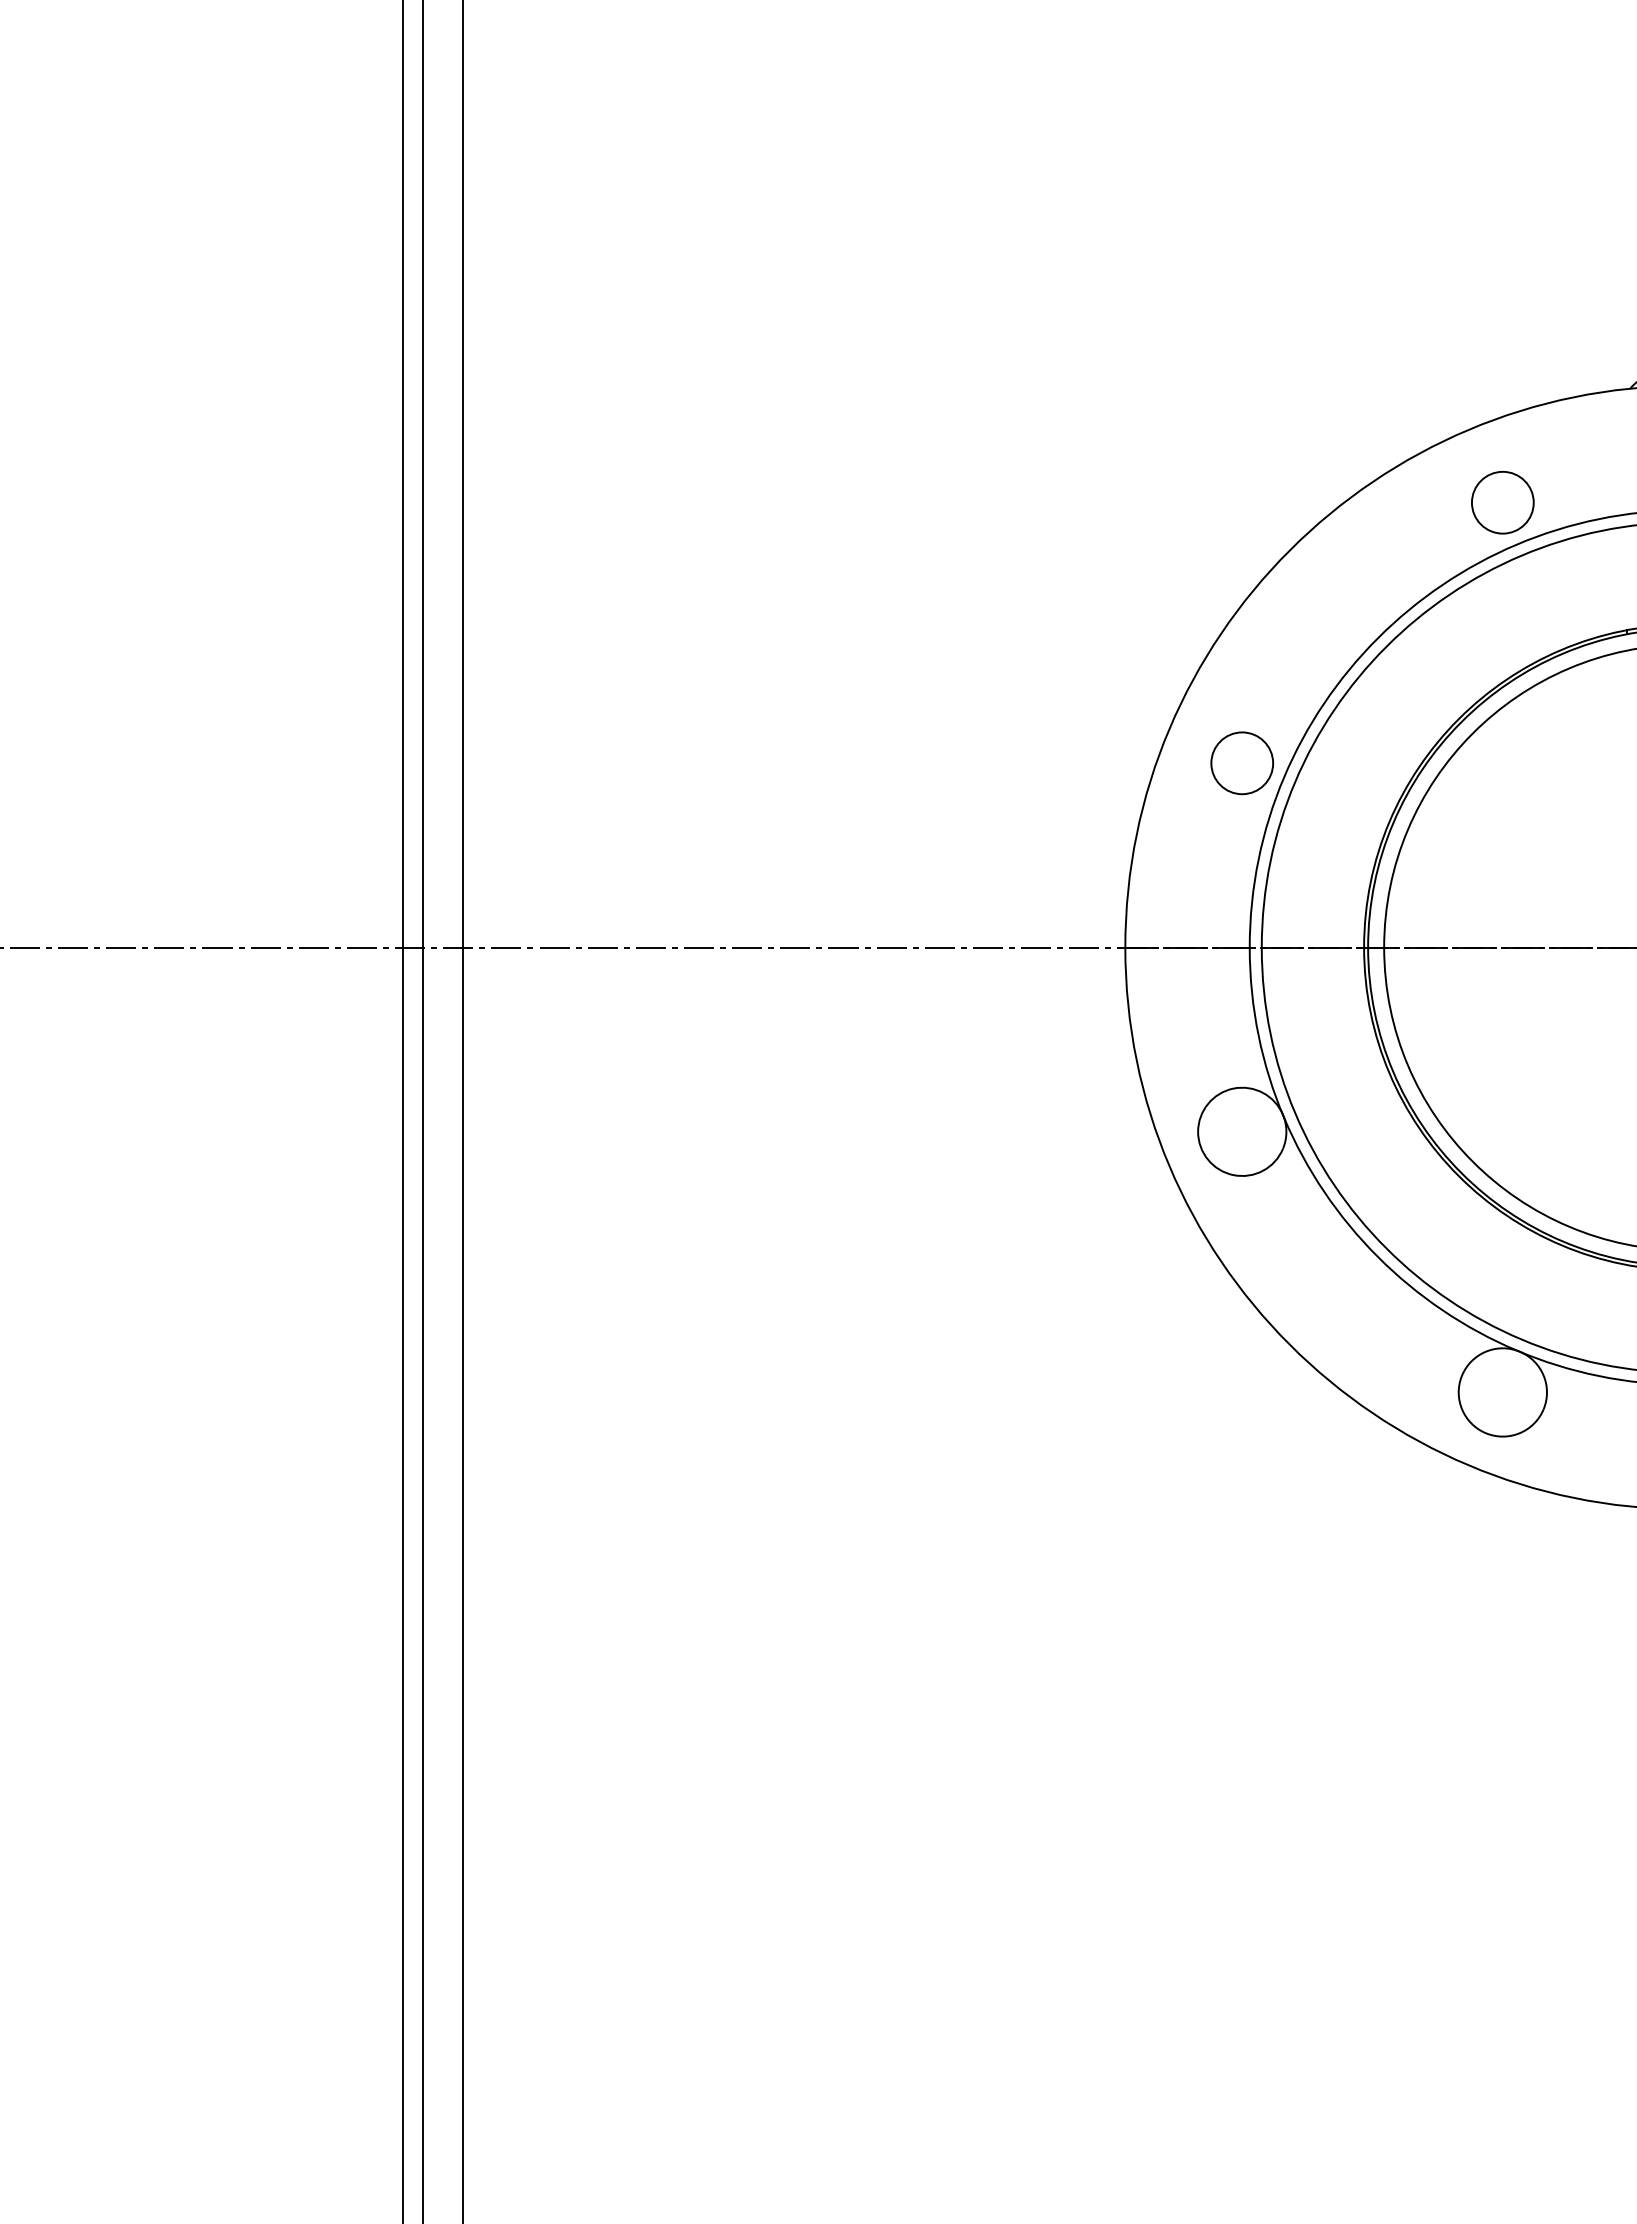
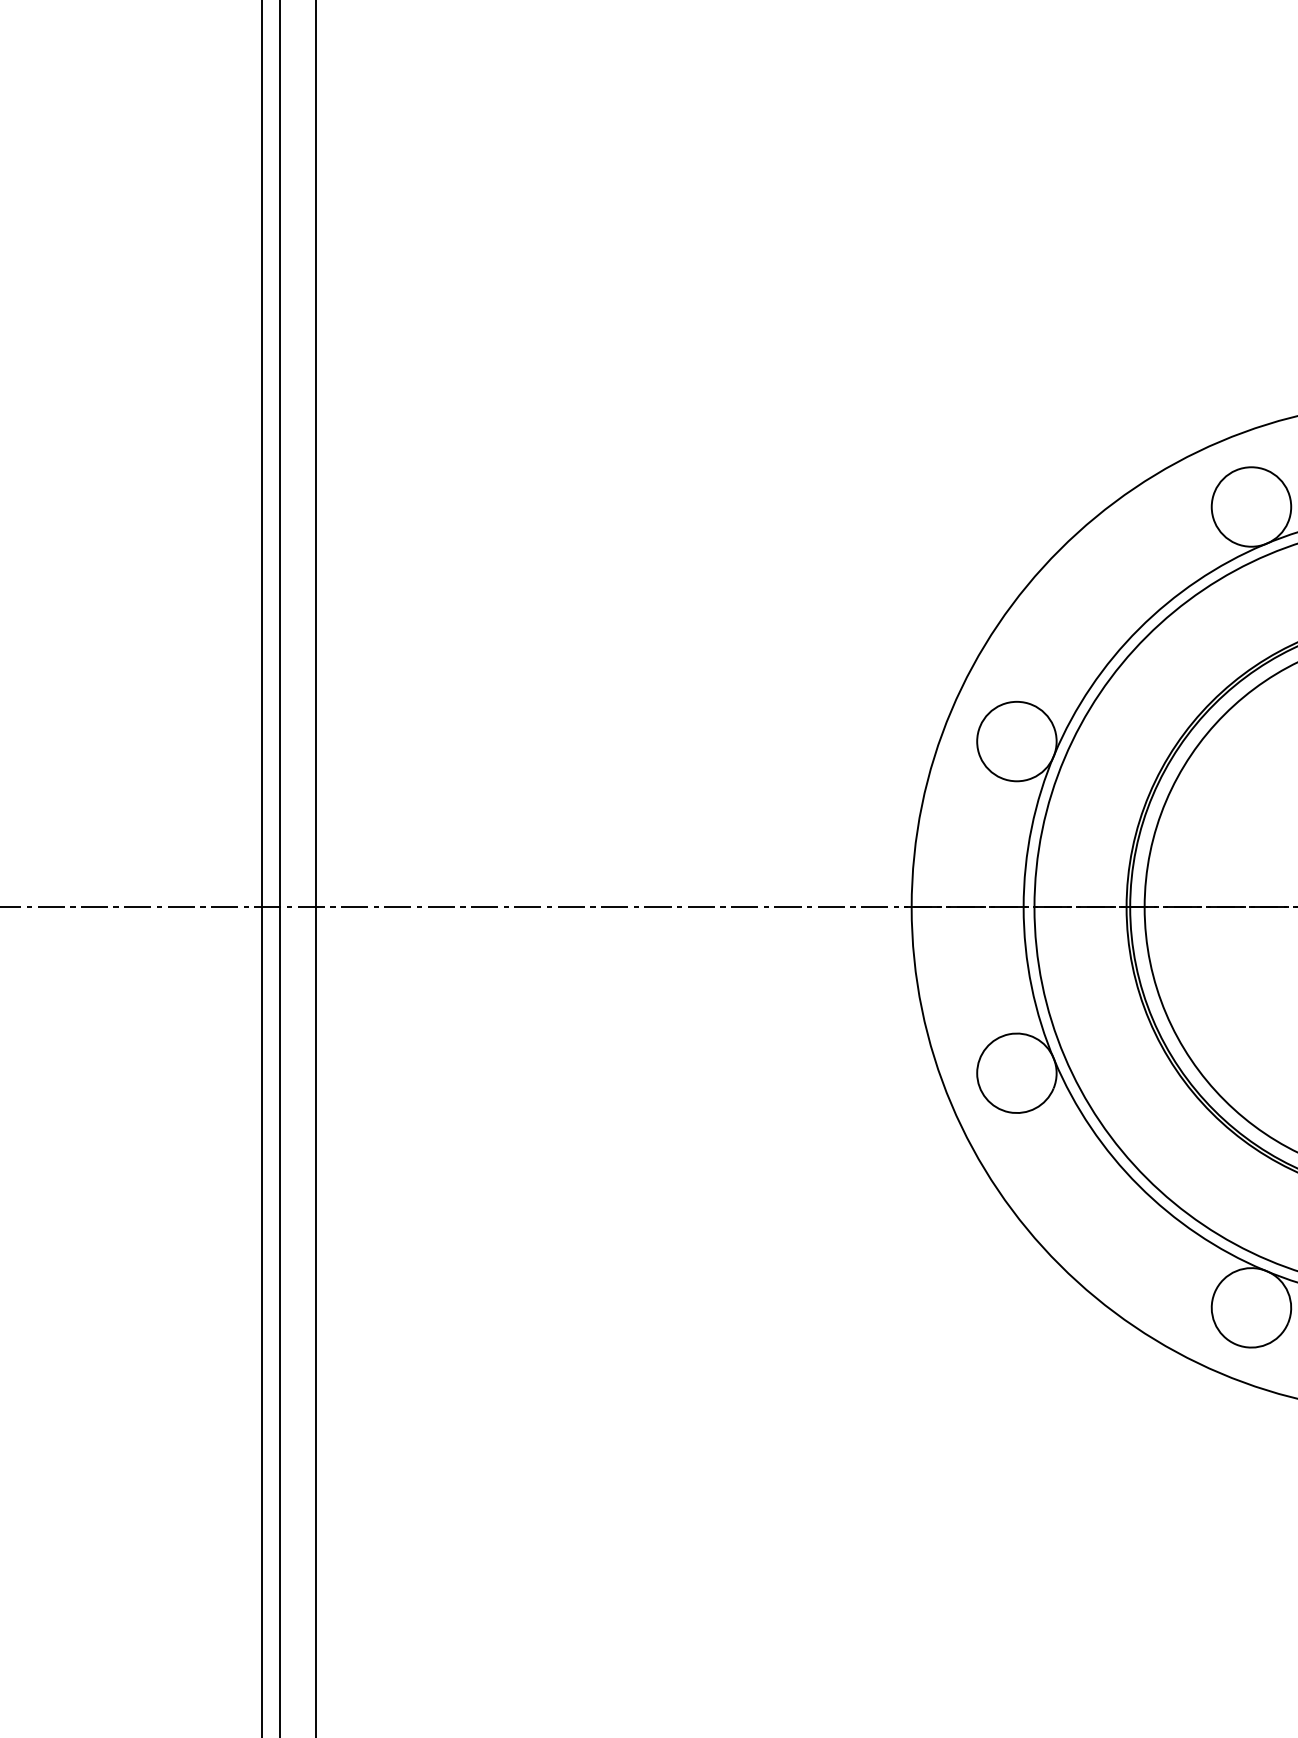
circle: (1502, 502) -> (1251, 506), size x1.43
circle: (1242, 763) -> (1017, 741), size x1.43

